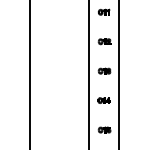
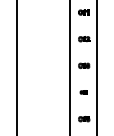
part: (103, 100) -> (83, 92), size x0.6

